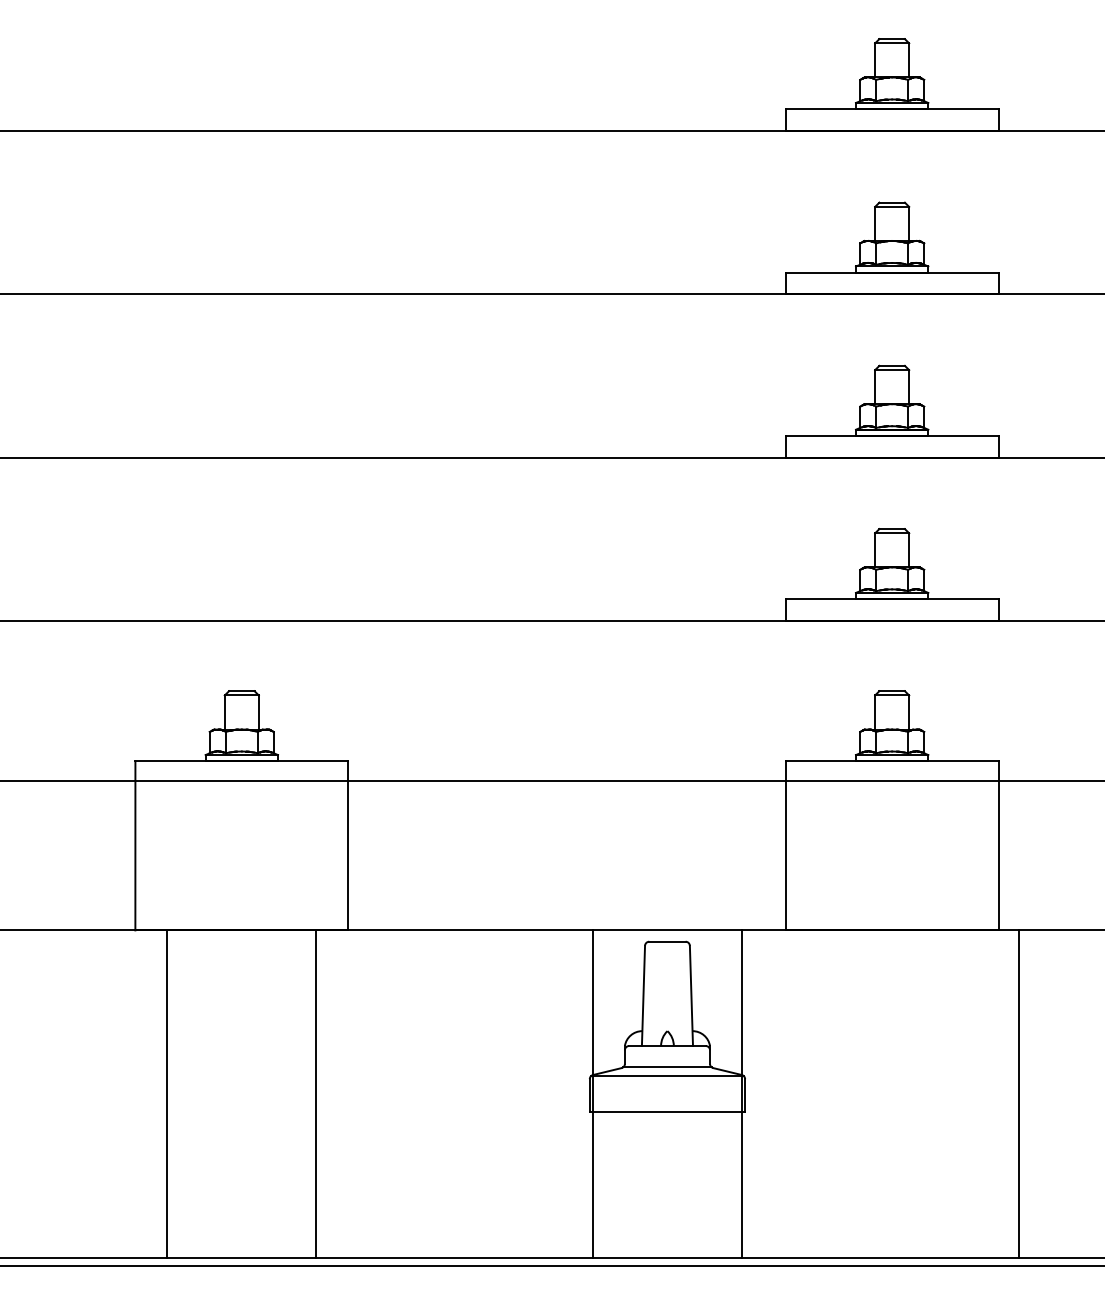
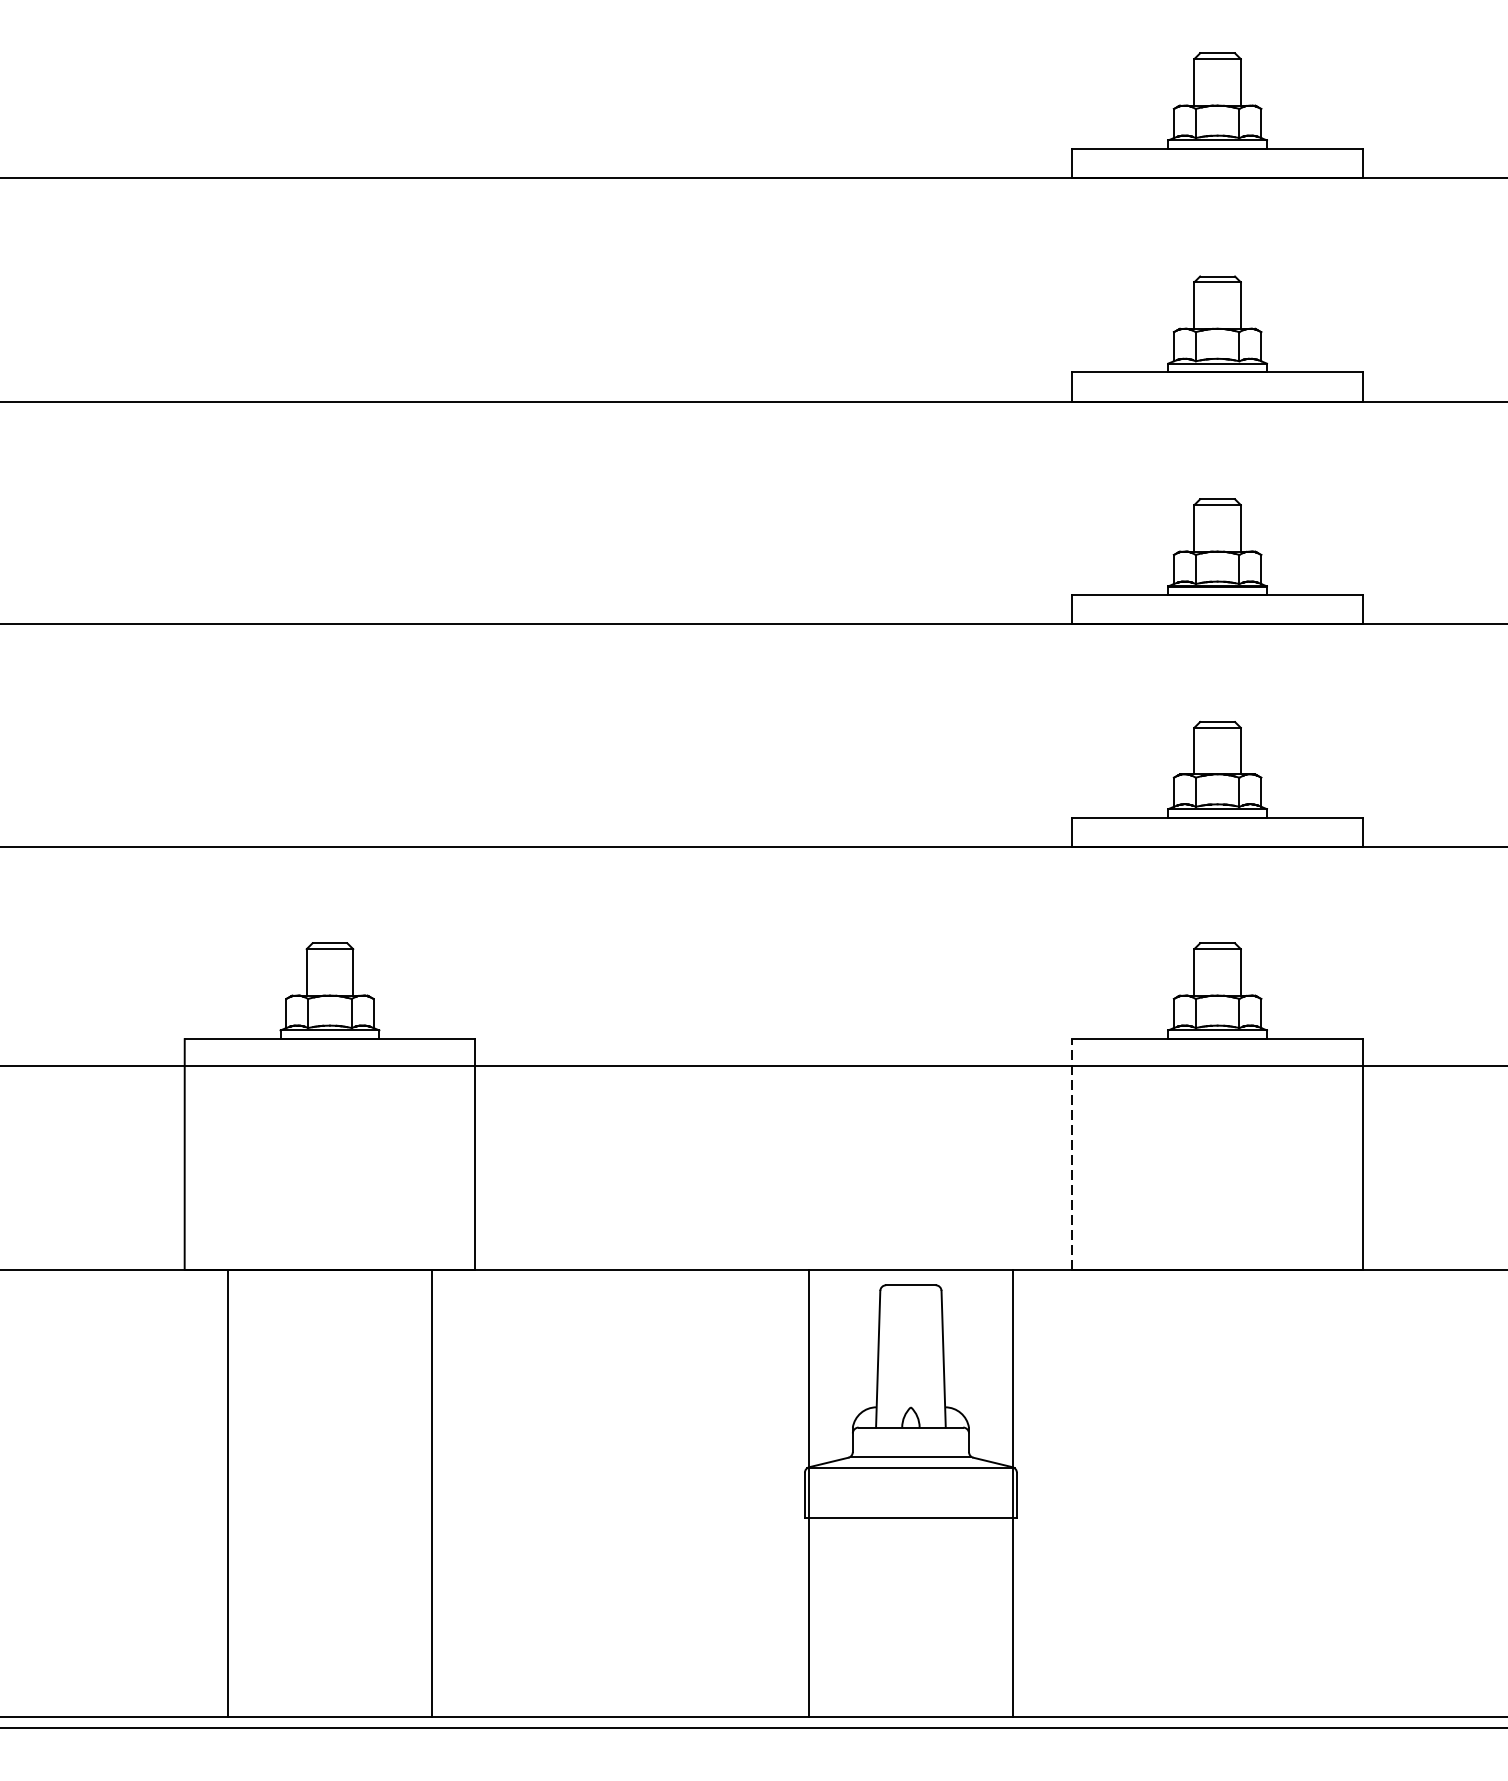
line: (785, 845) -> (1072, 1153), solid -> dashed
line: (1018, 1093) -> (1390, 1492), removed

